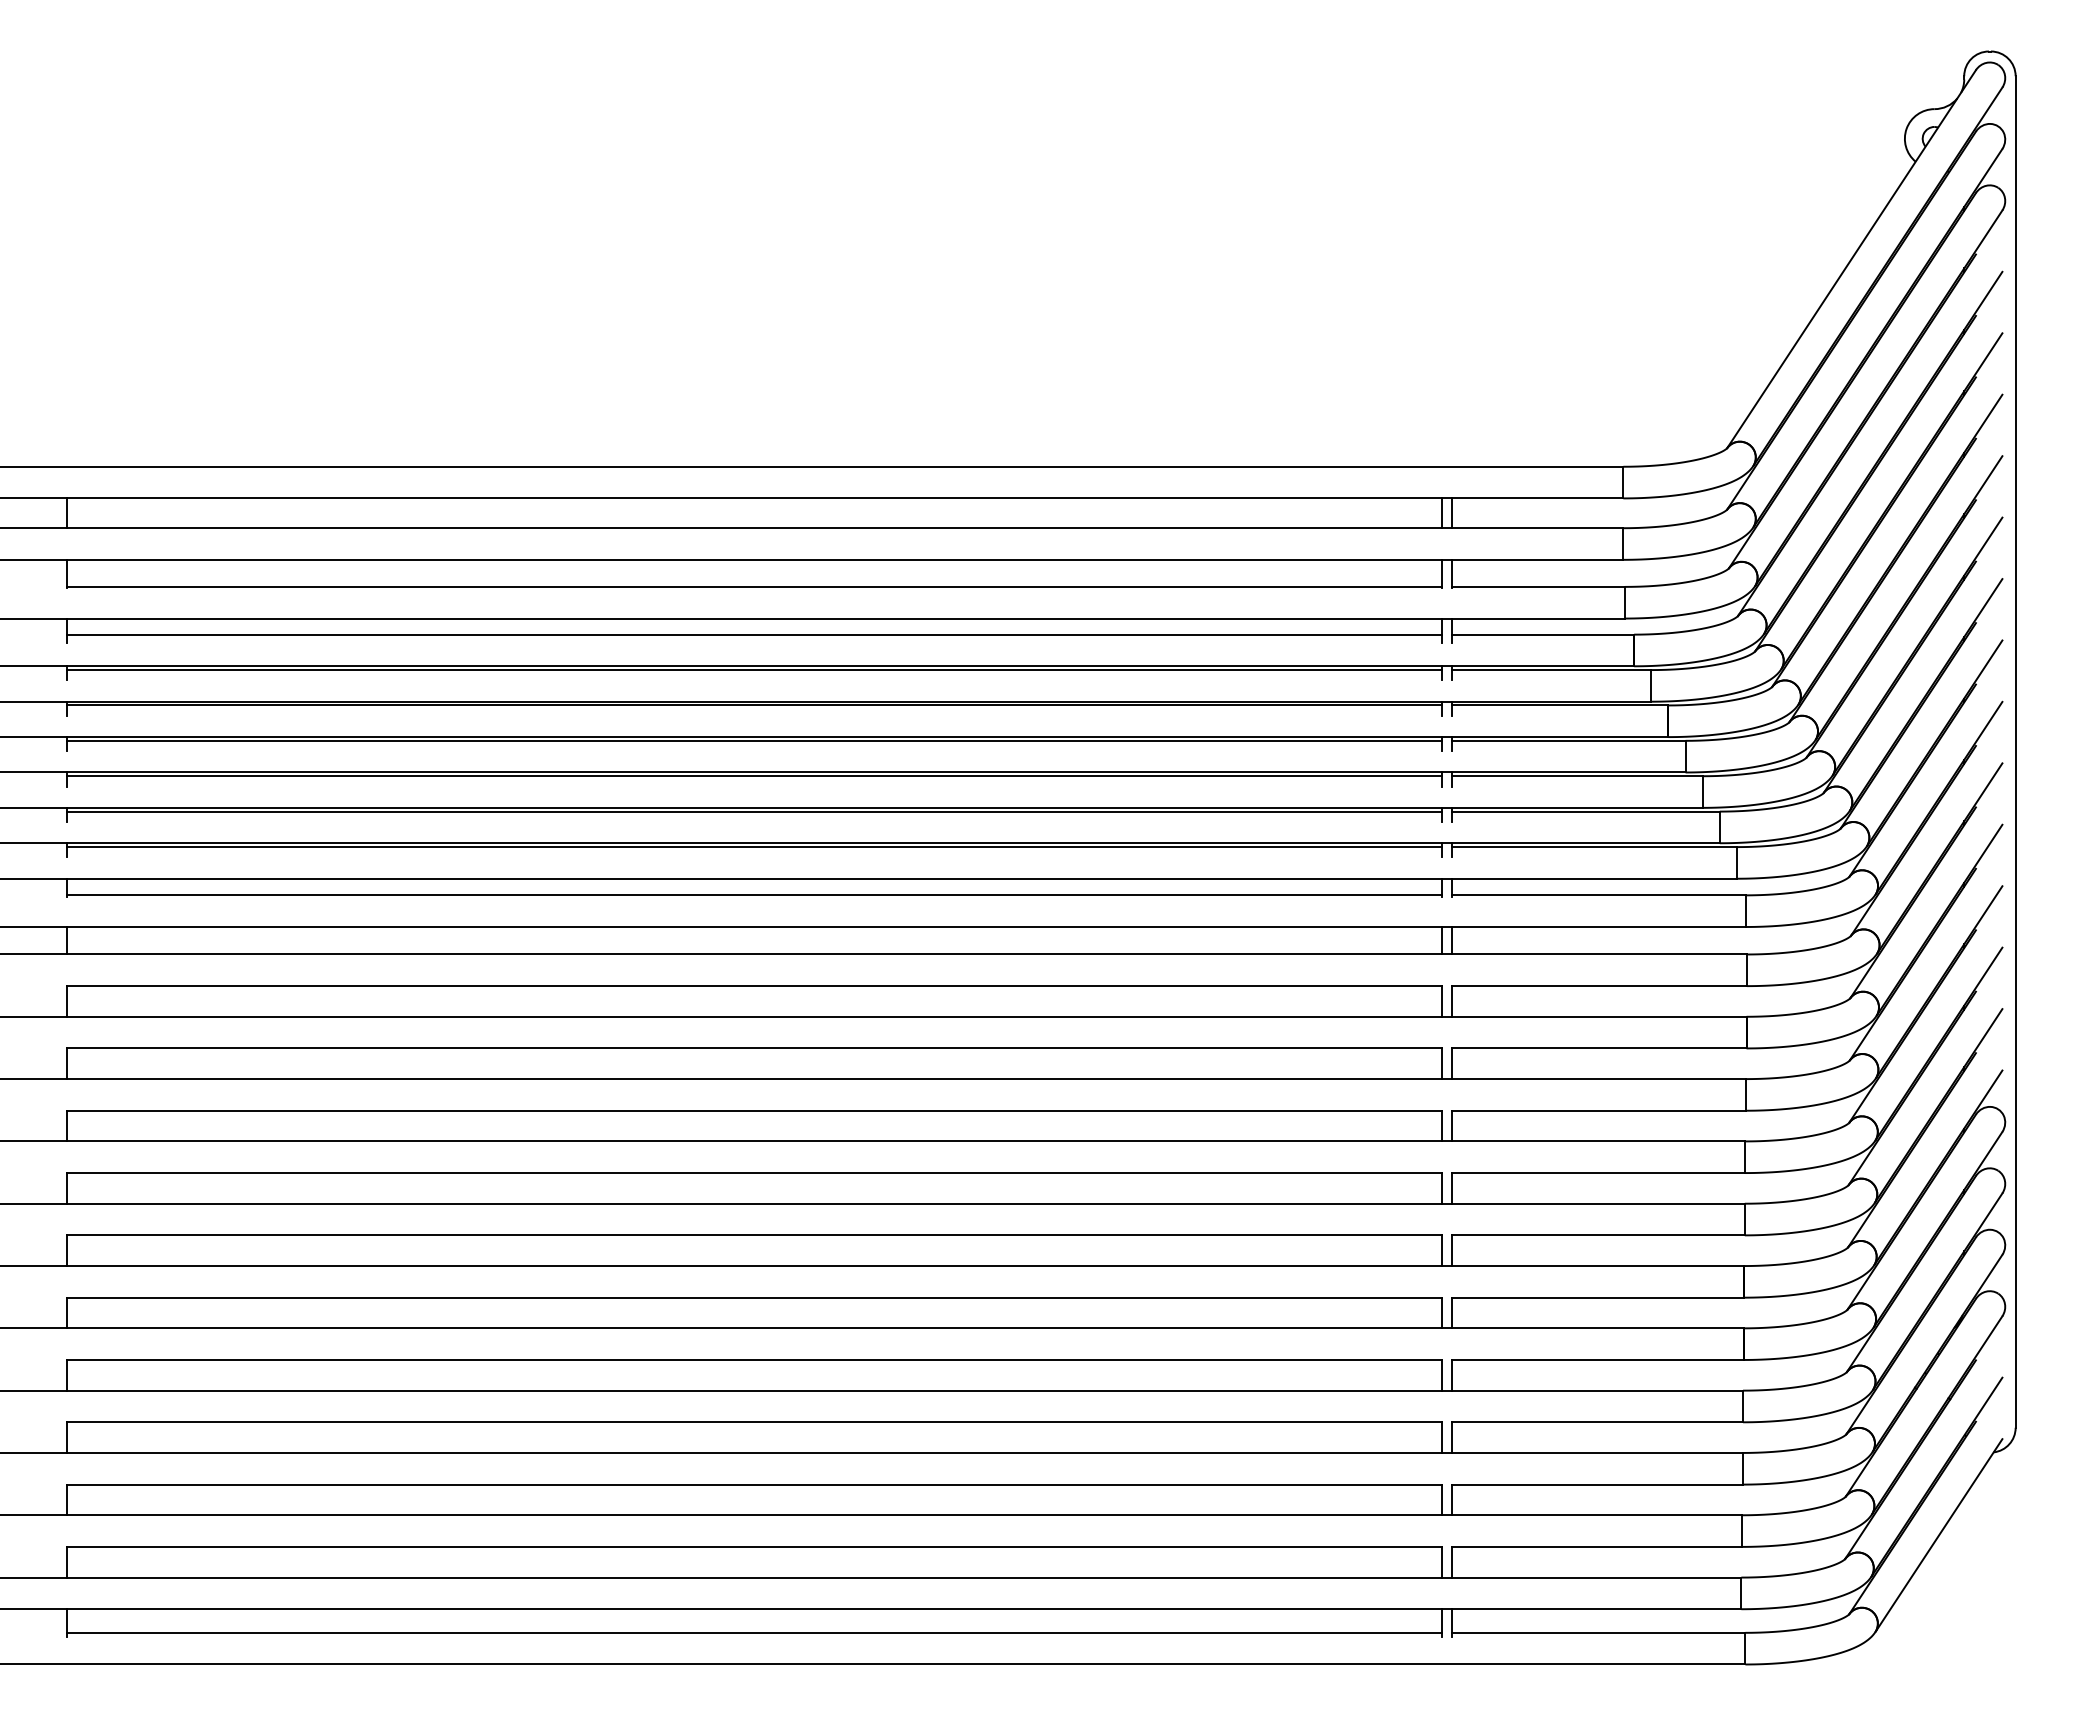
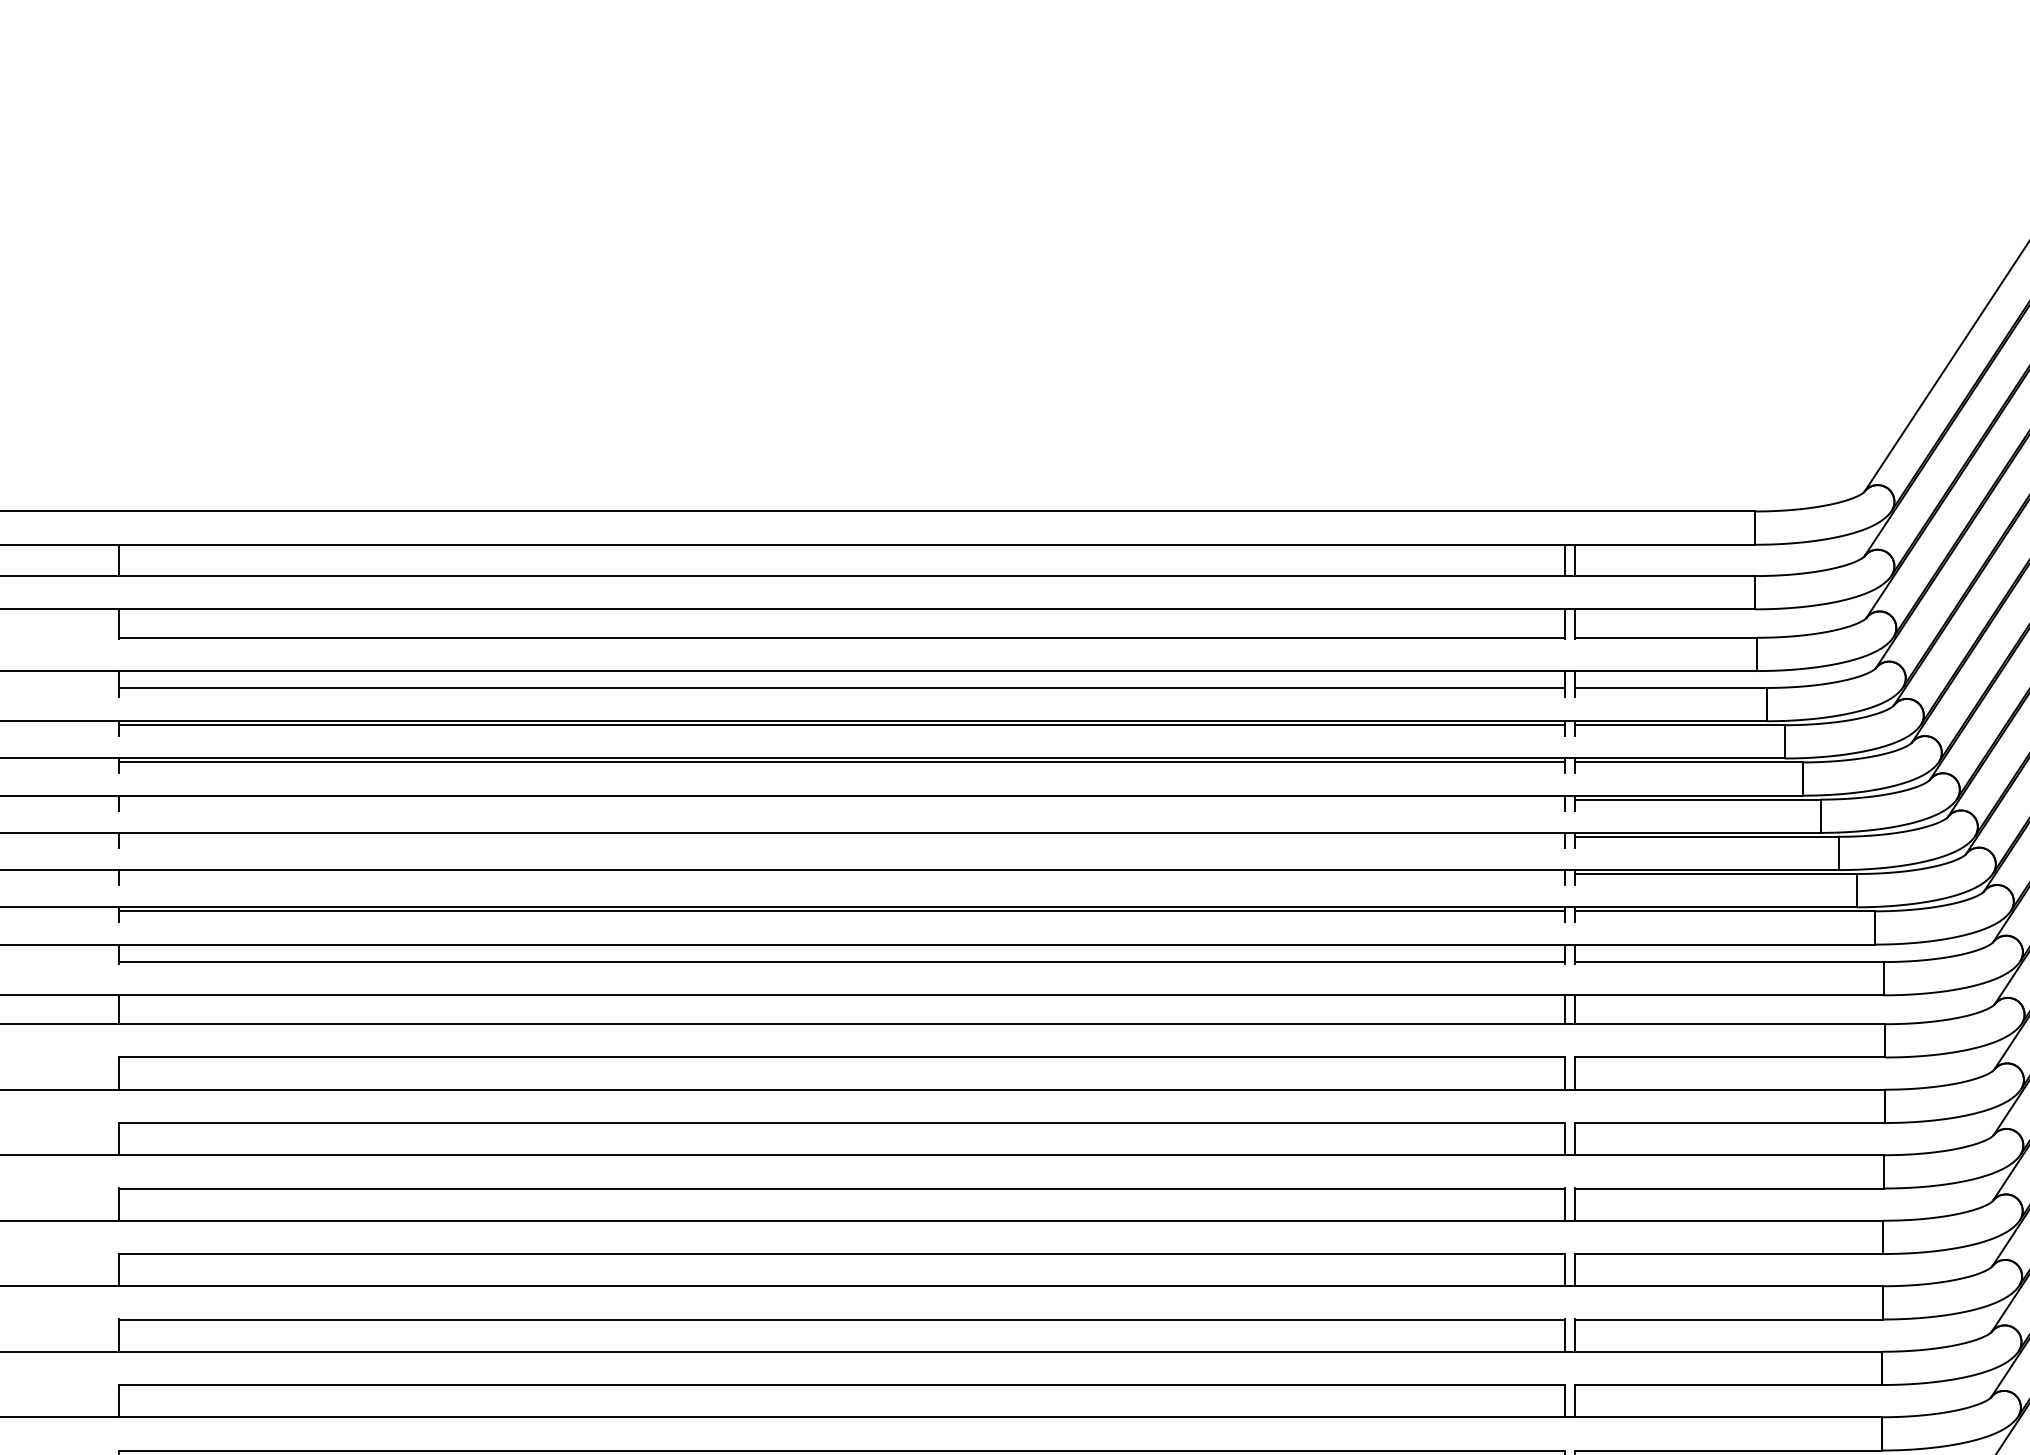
line: (754, 740) -> (841, 799), removed
line: (754, 776) -> (841, 837), removed
line: (754, 811) -> (841, 873), removed

